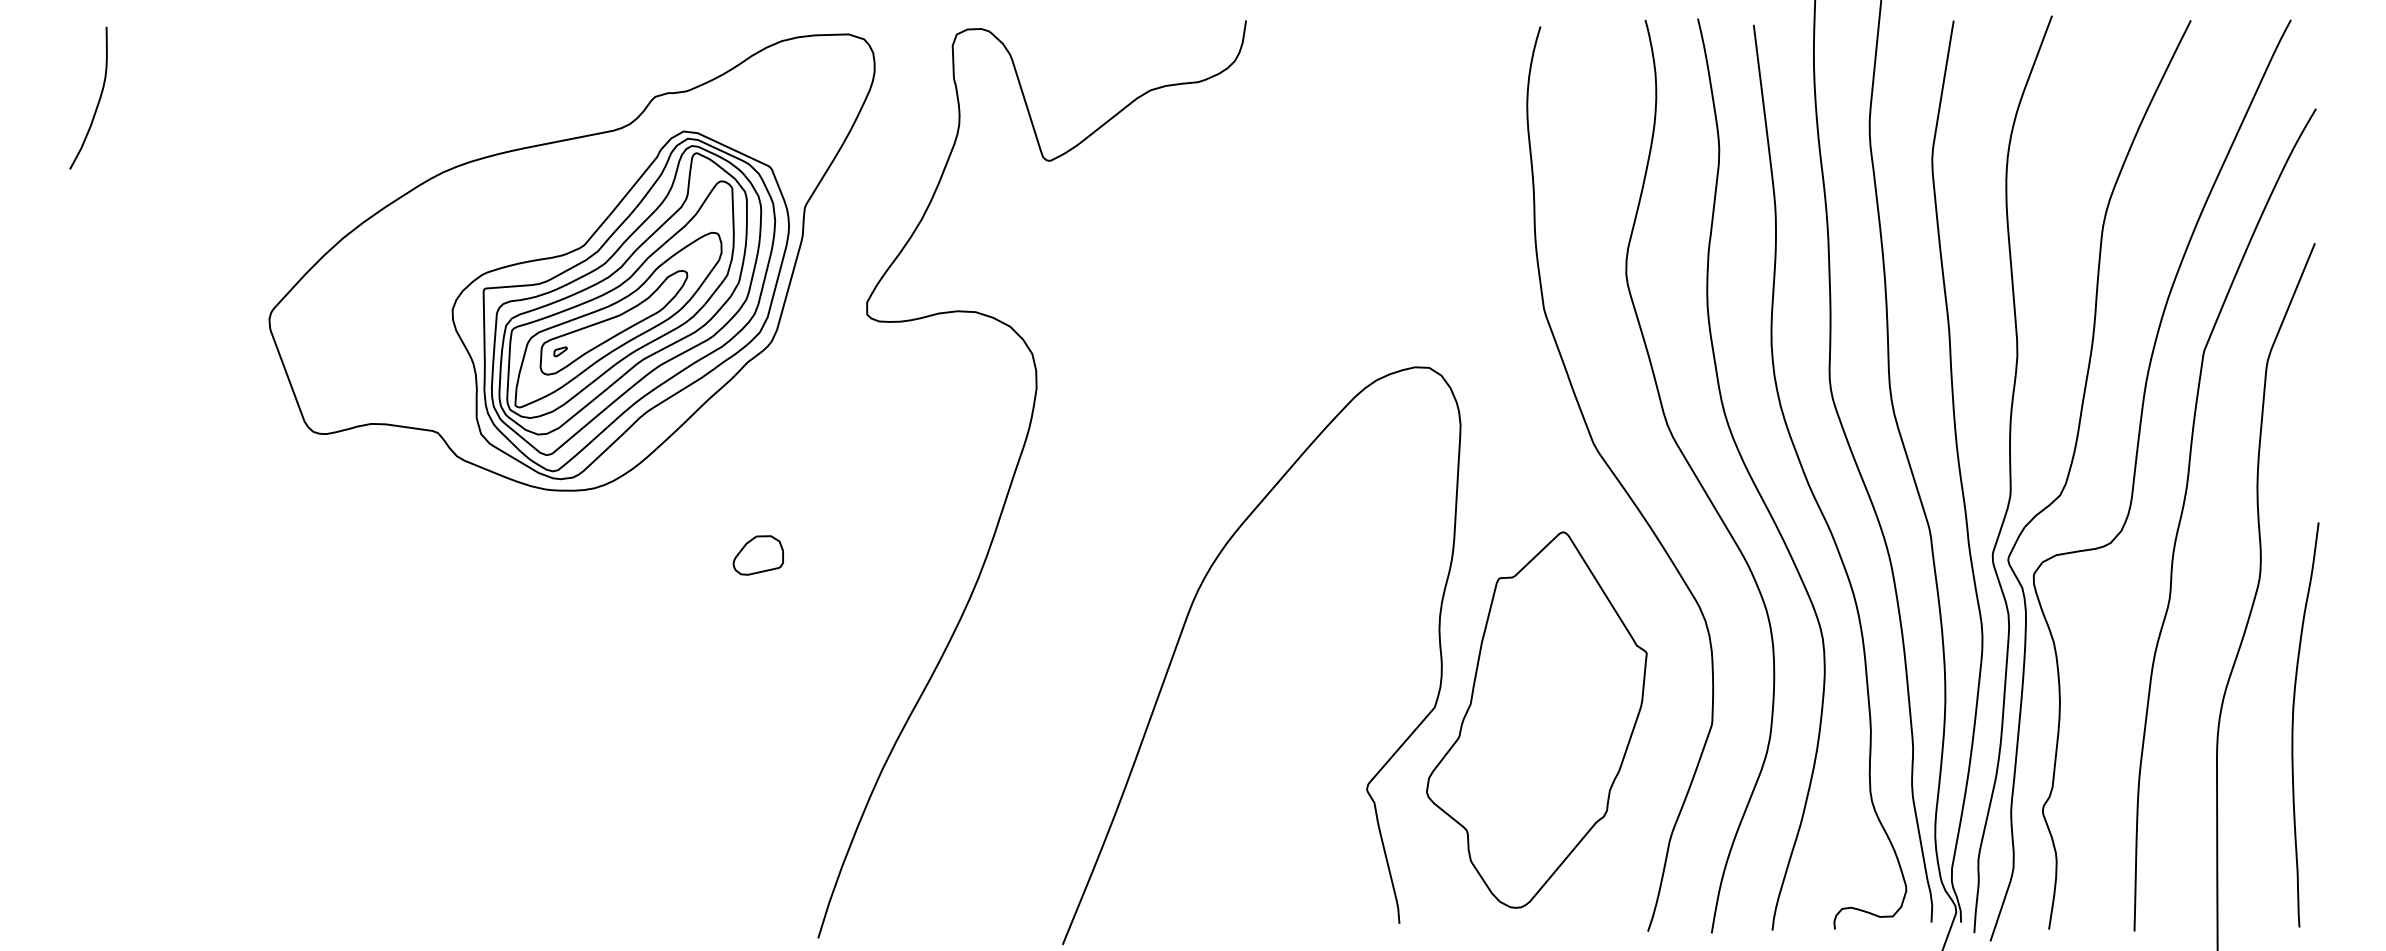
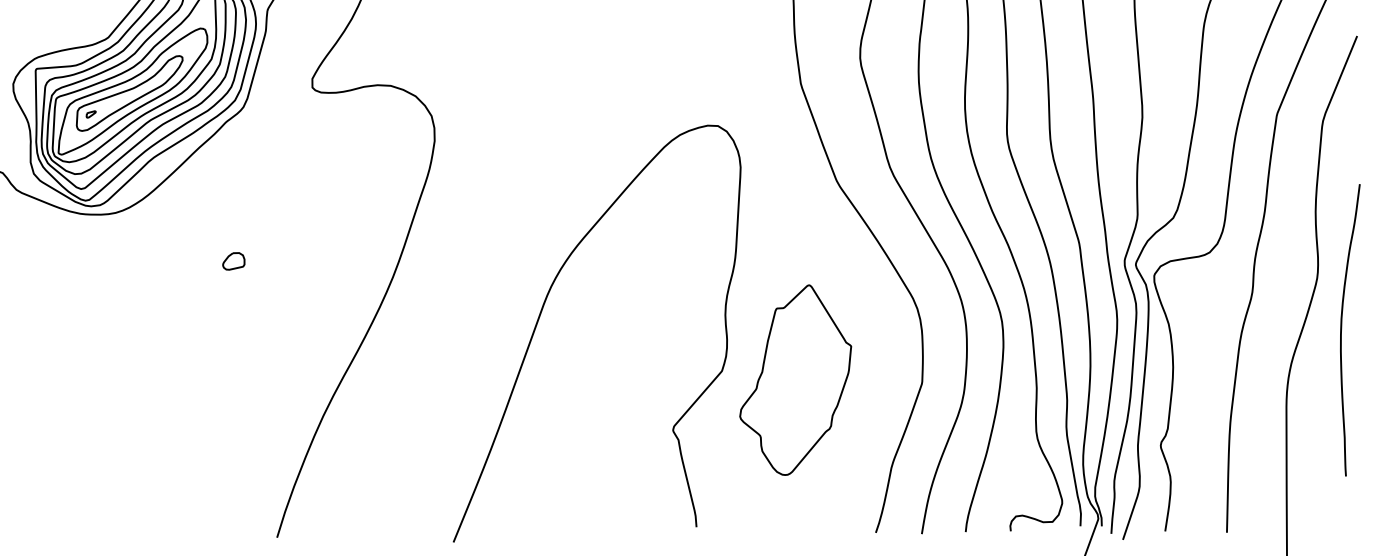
part: (757, 555) -> (233, 261), size x0.6
part: (1536, 719) -> (795, 379), size x0.7
curve: (2293, 724) -> (1341, 329), moved

